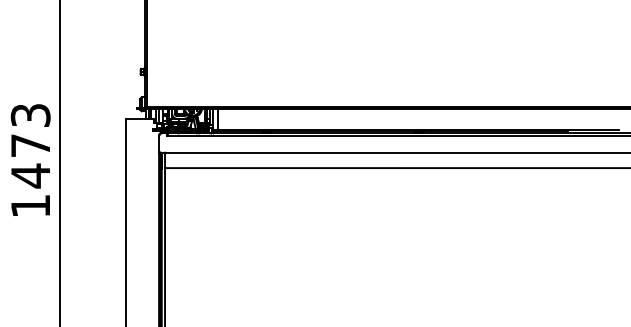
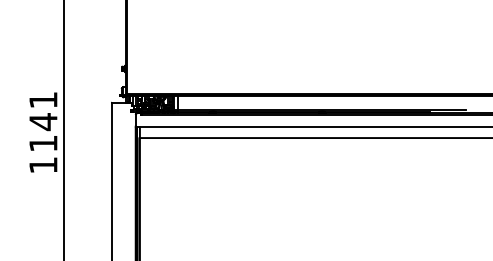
text: (30, 146) -> (43, 122), 1473 -> 1141

